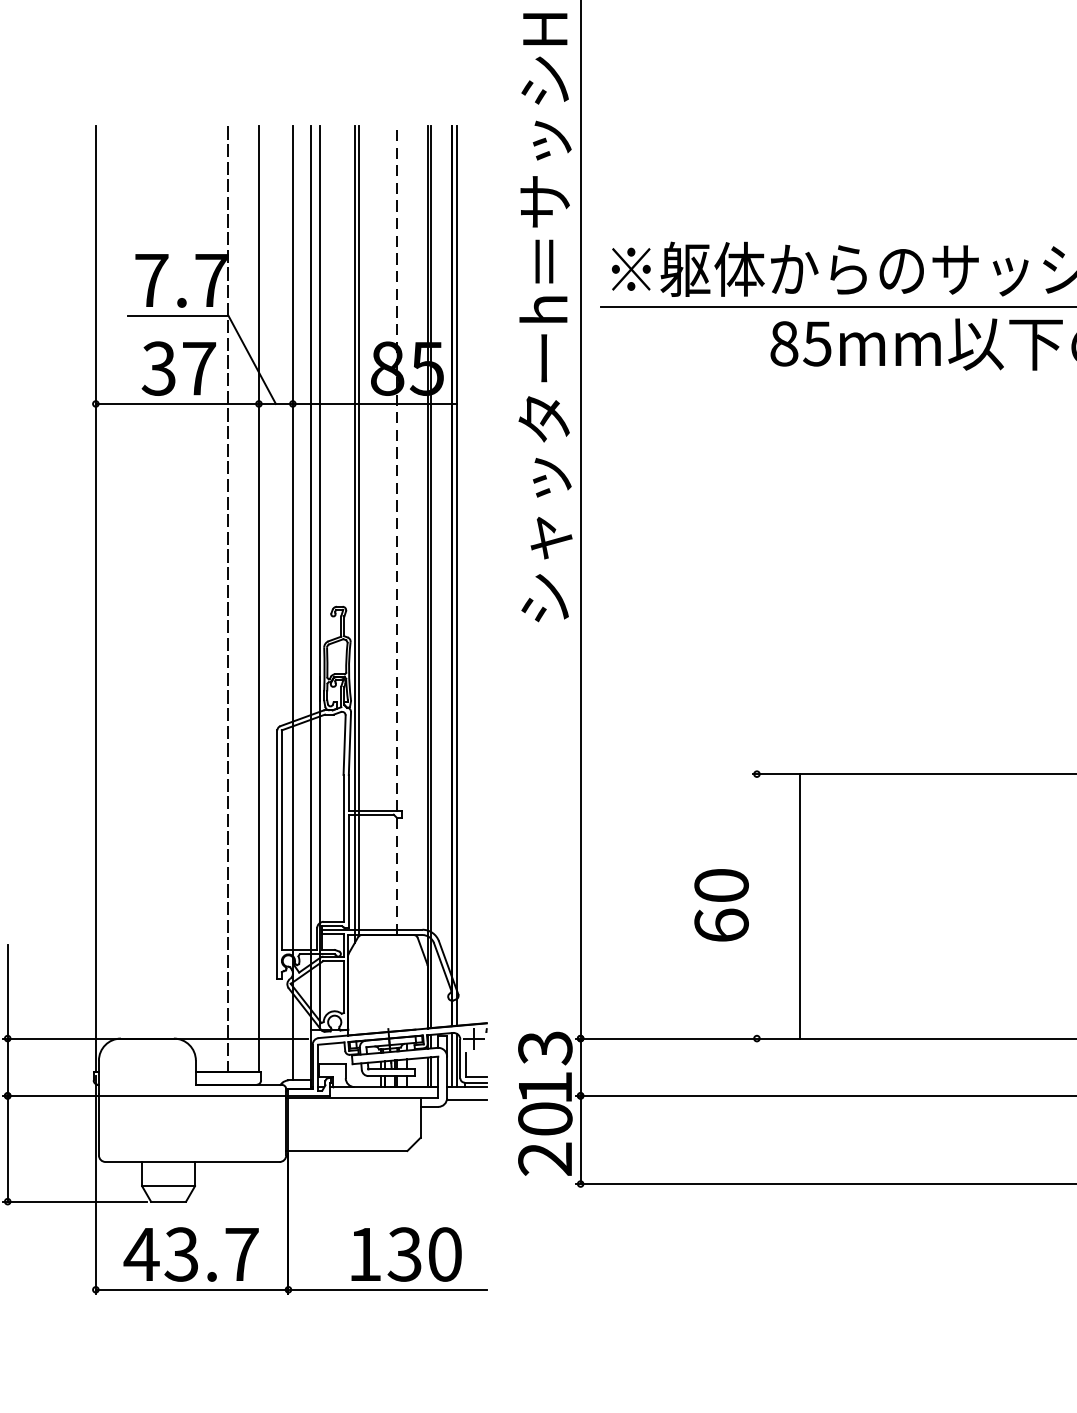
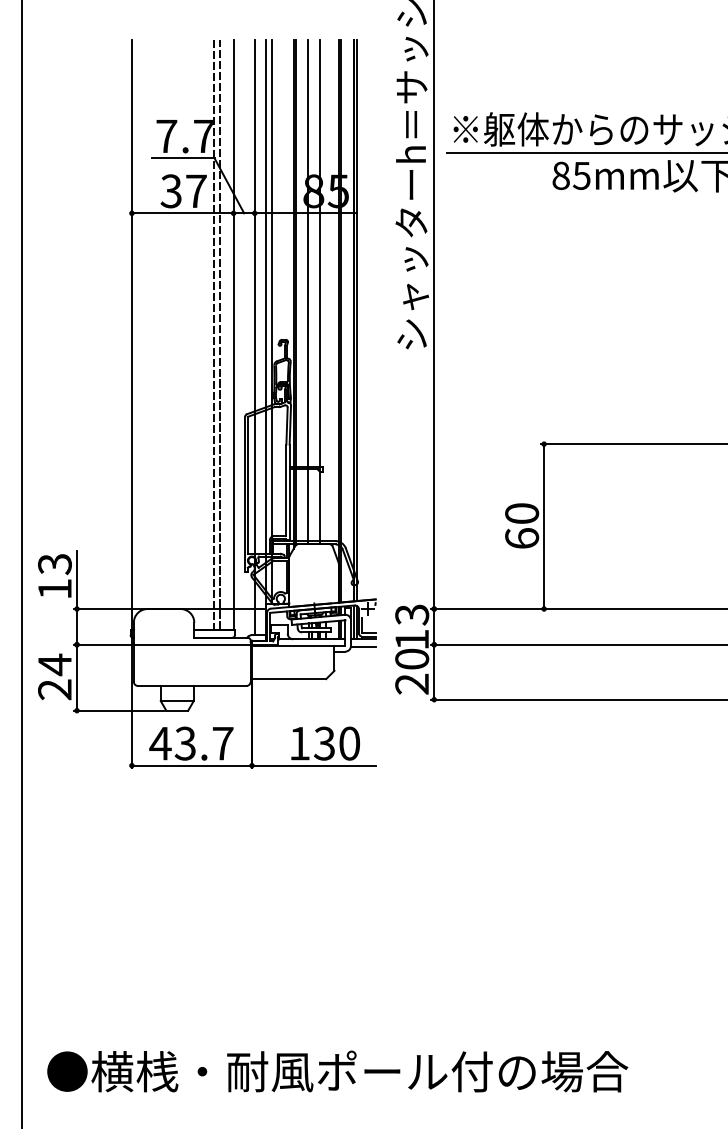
line: (396, 529) -> (319, 291), dashed -> solid
line: (377, 530) -> (307, 292), added
line: (236, 598) -> (219, 334), added
line: (800, 906) -> (544, 526), moved

